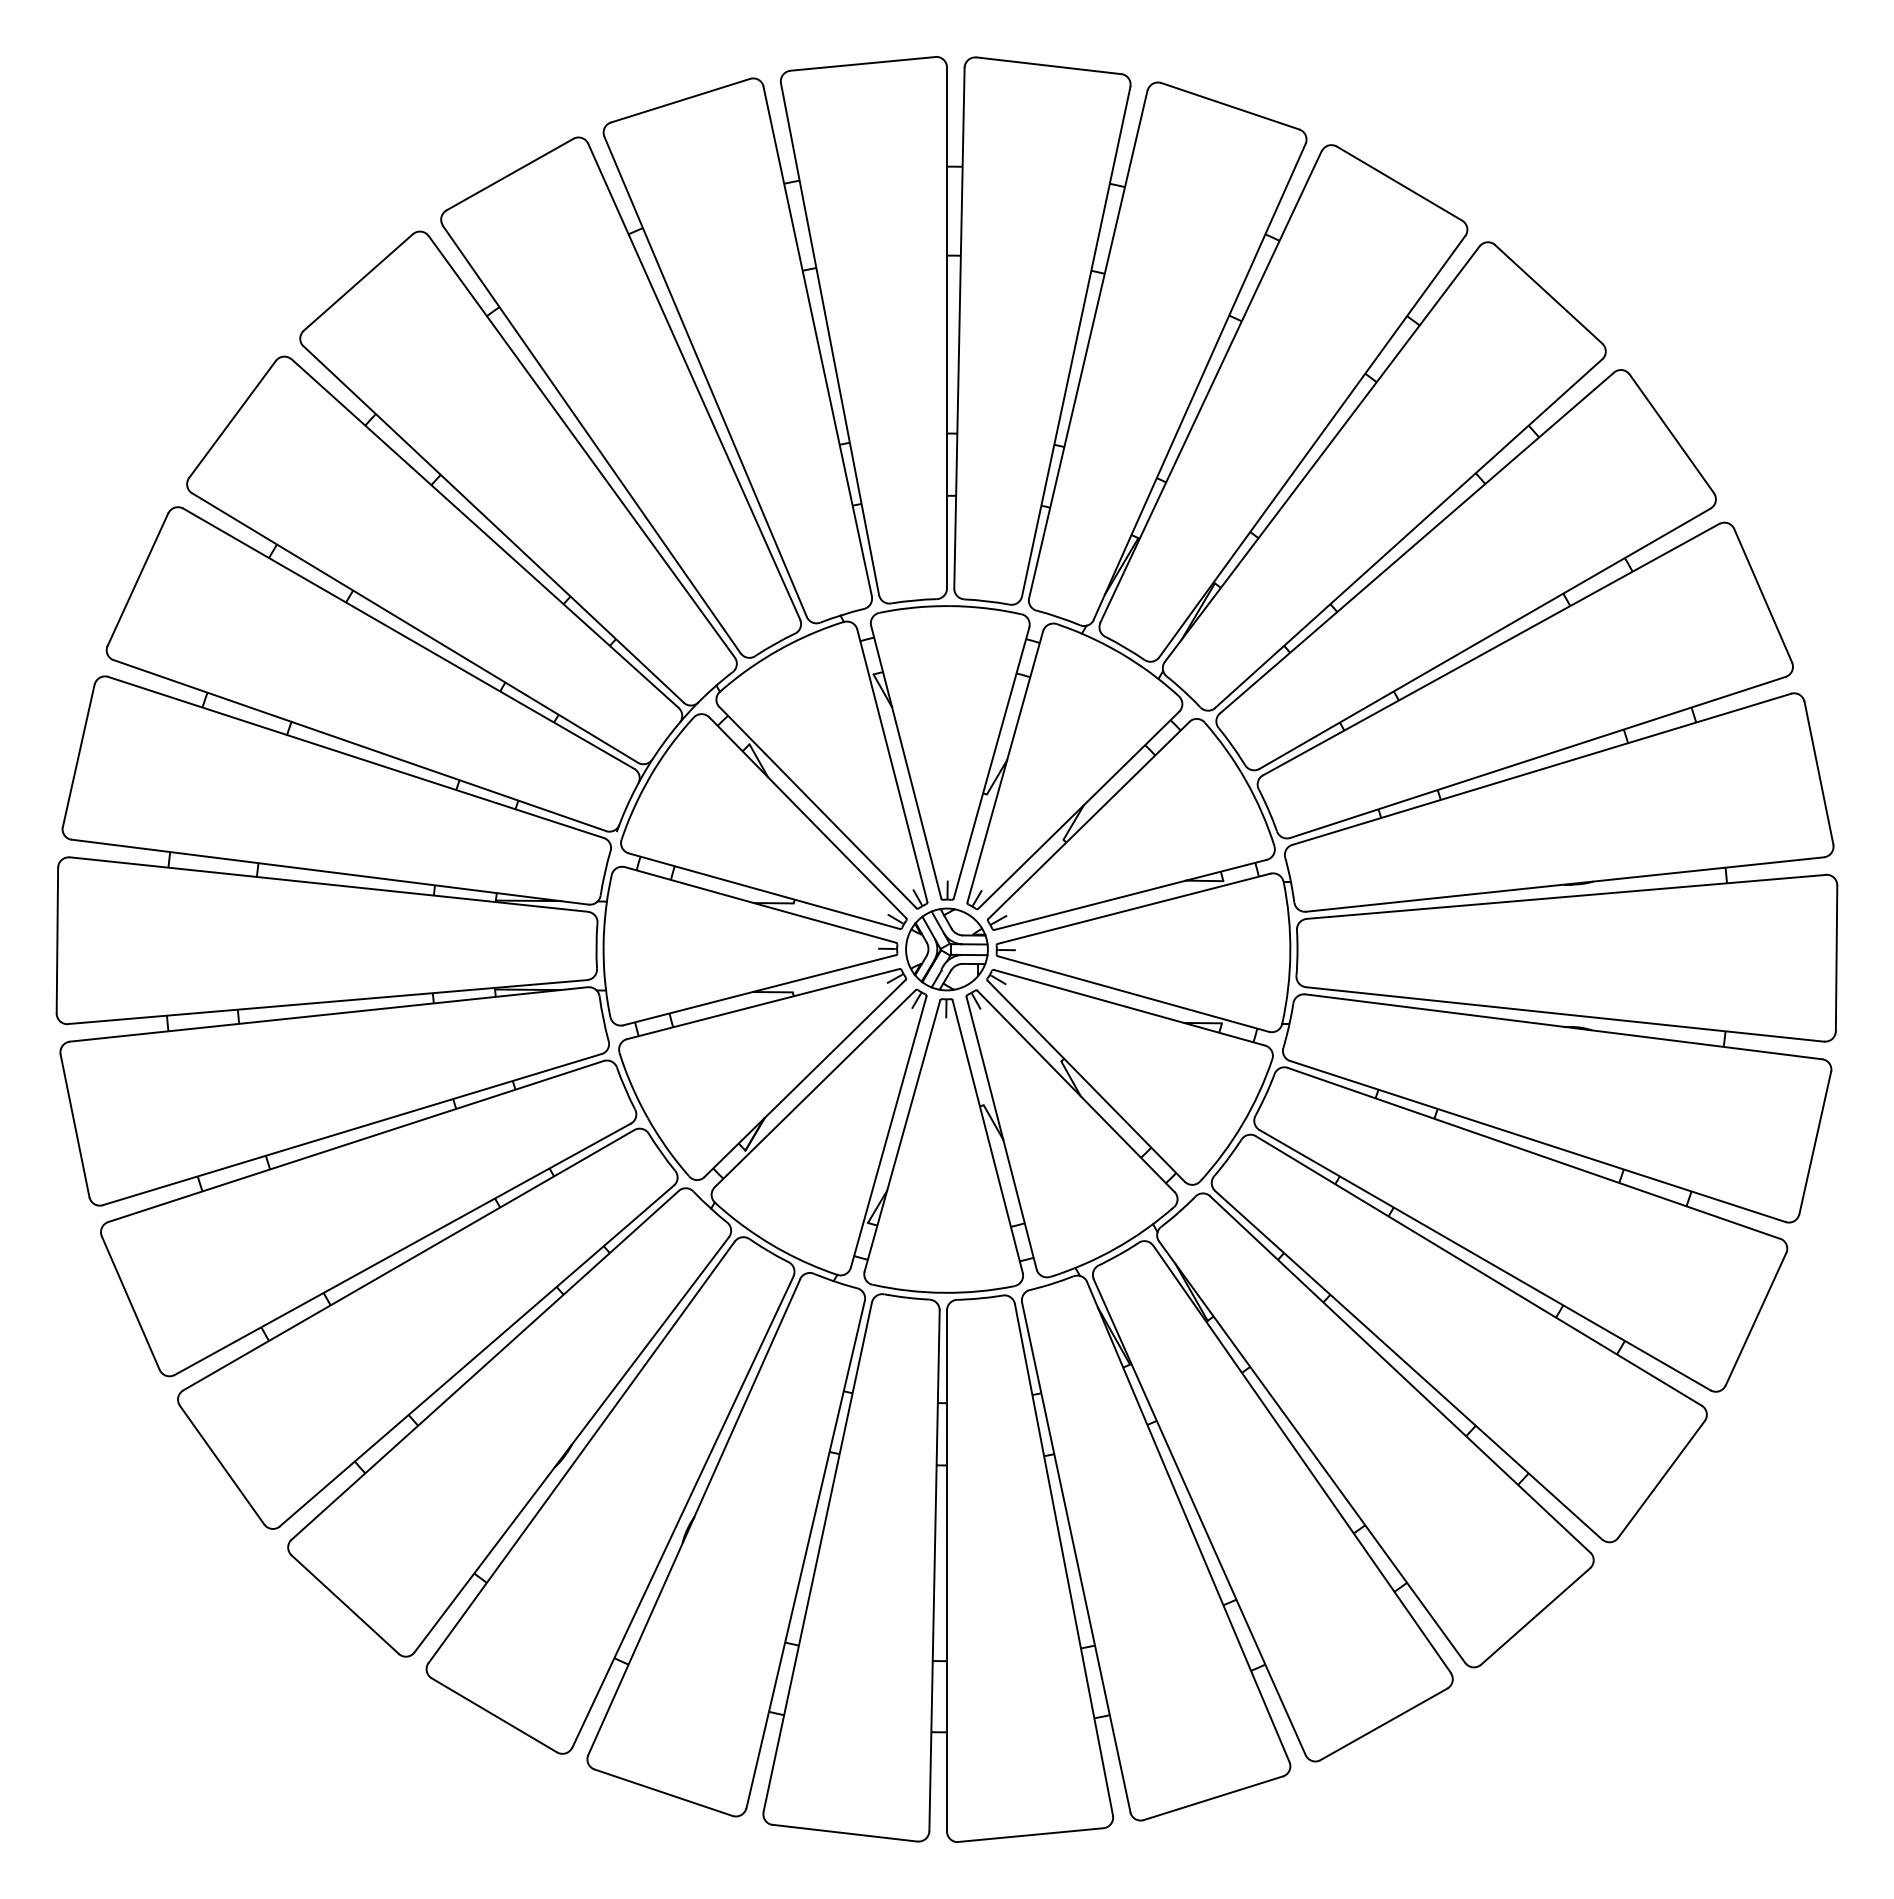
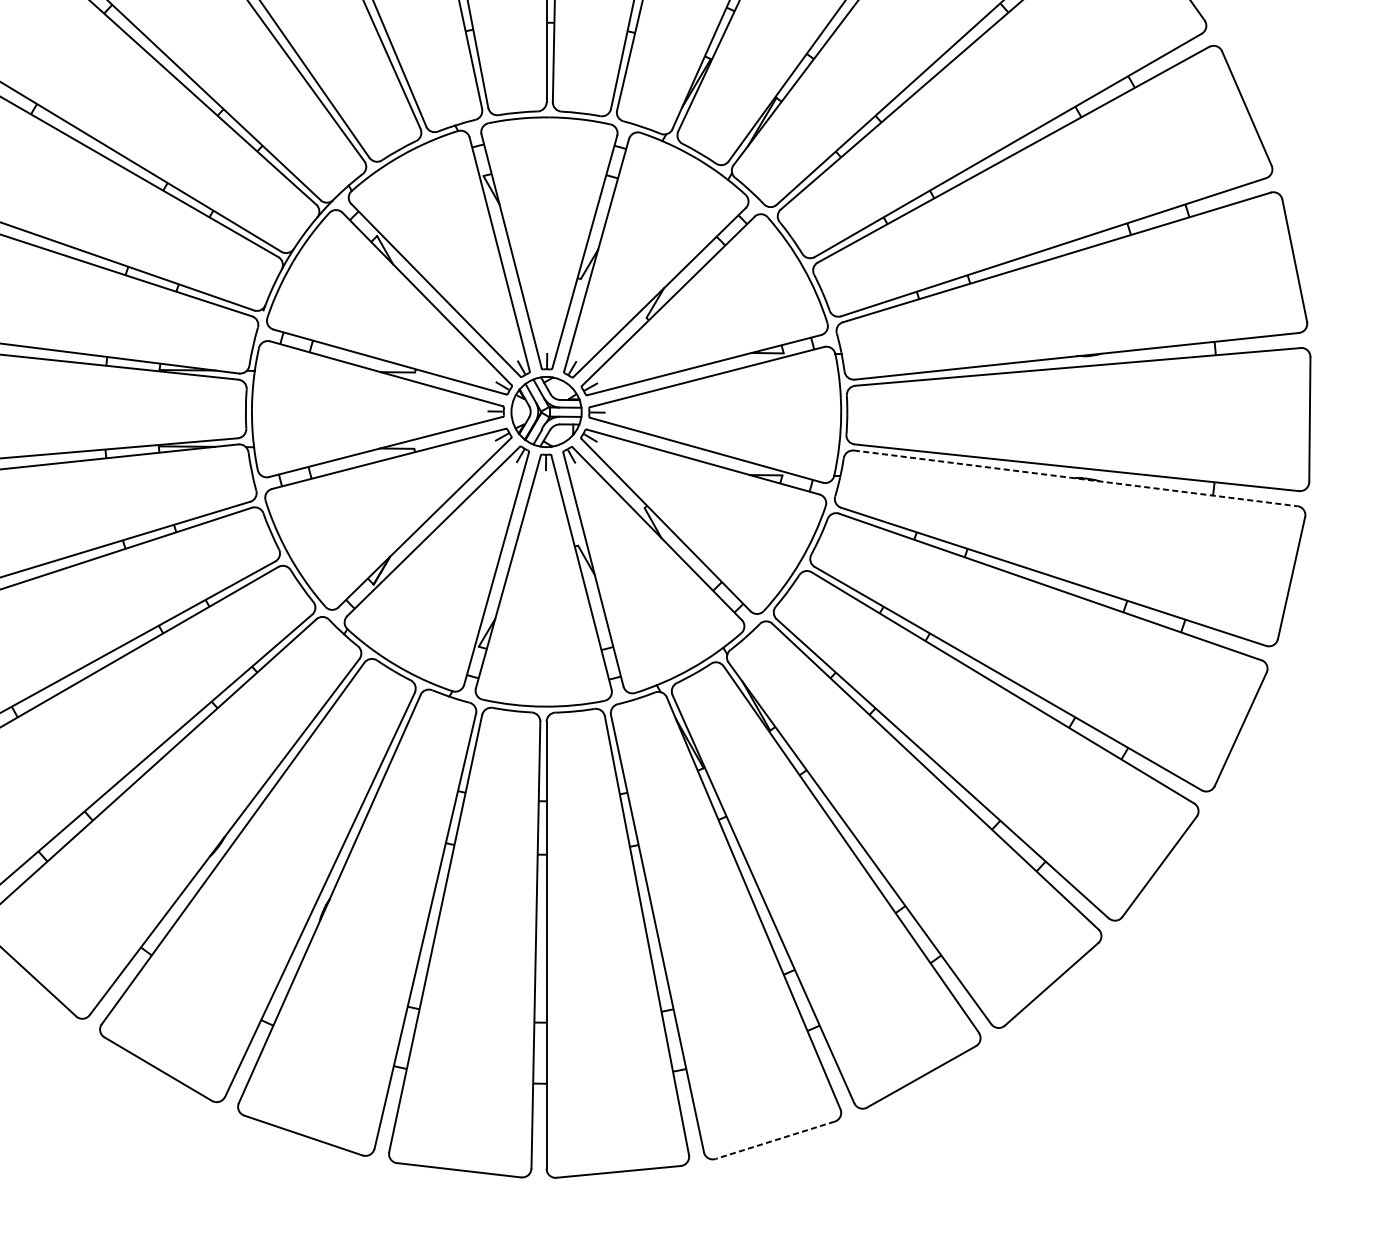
line: (1564, 1026) -> (1076, 478), solid -> dashed
line: (1213, 1798) -> (775, 1140), solid -> dashed

